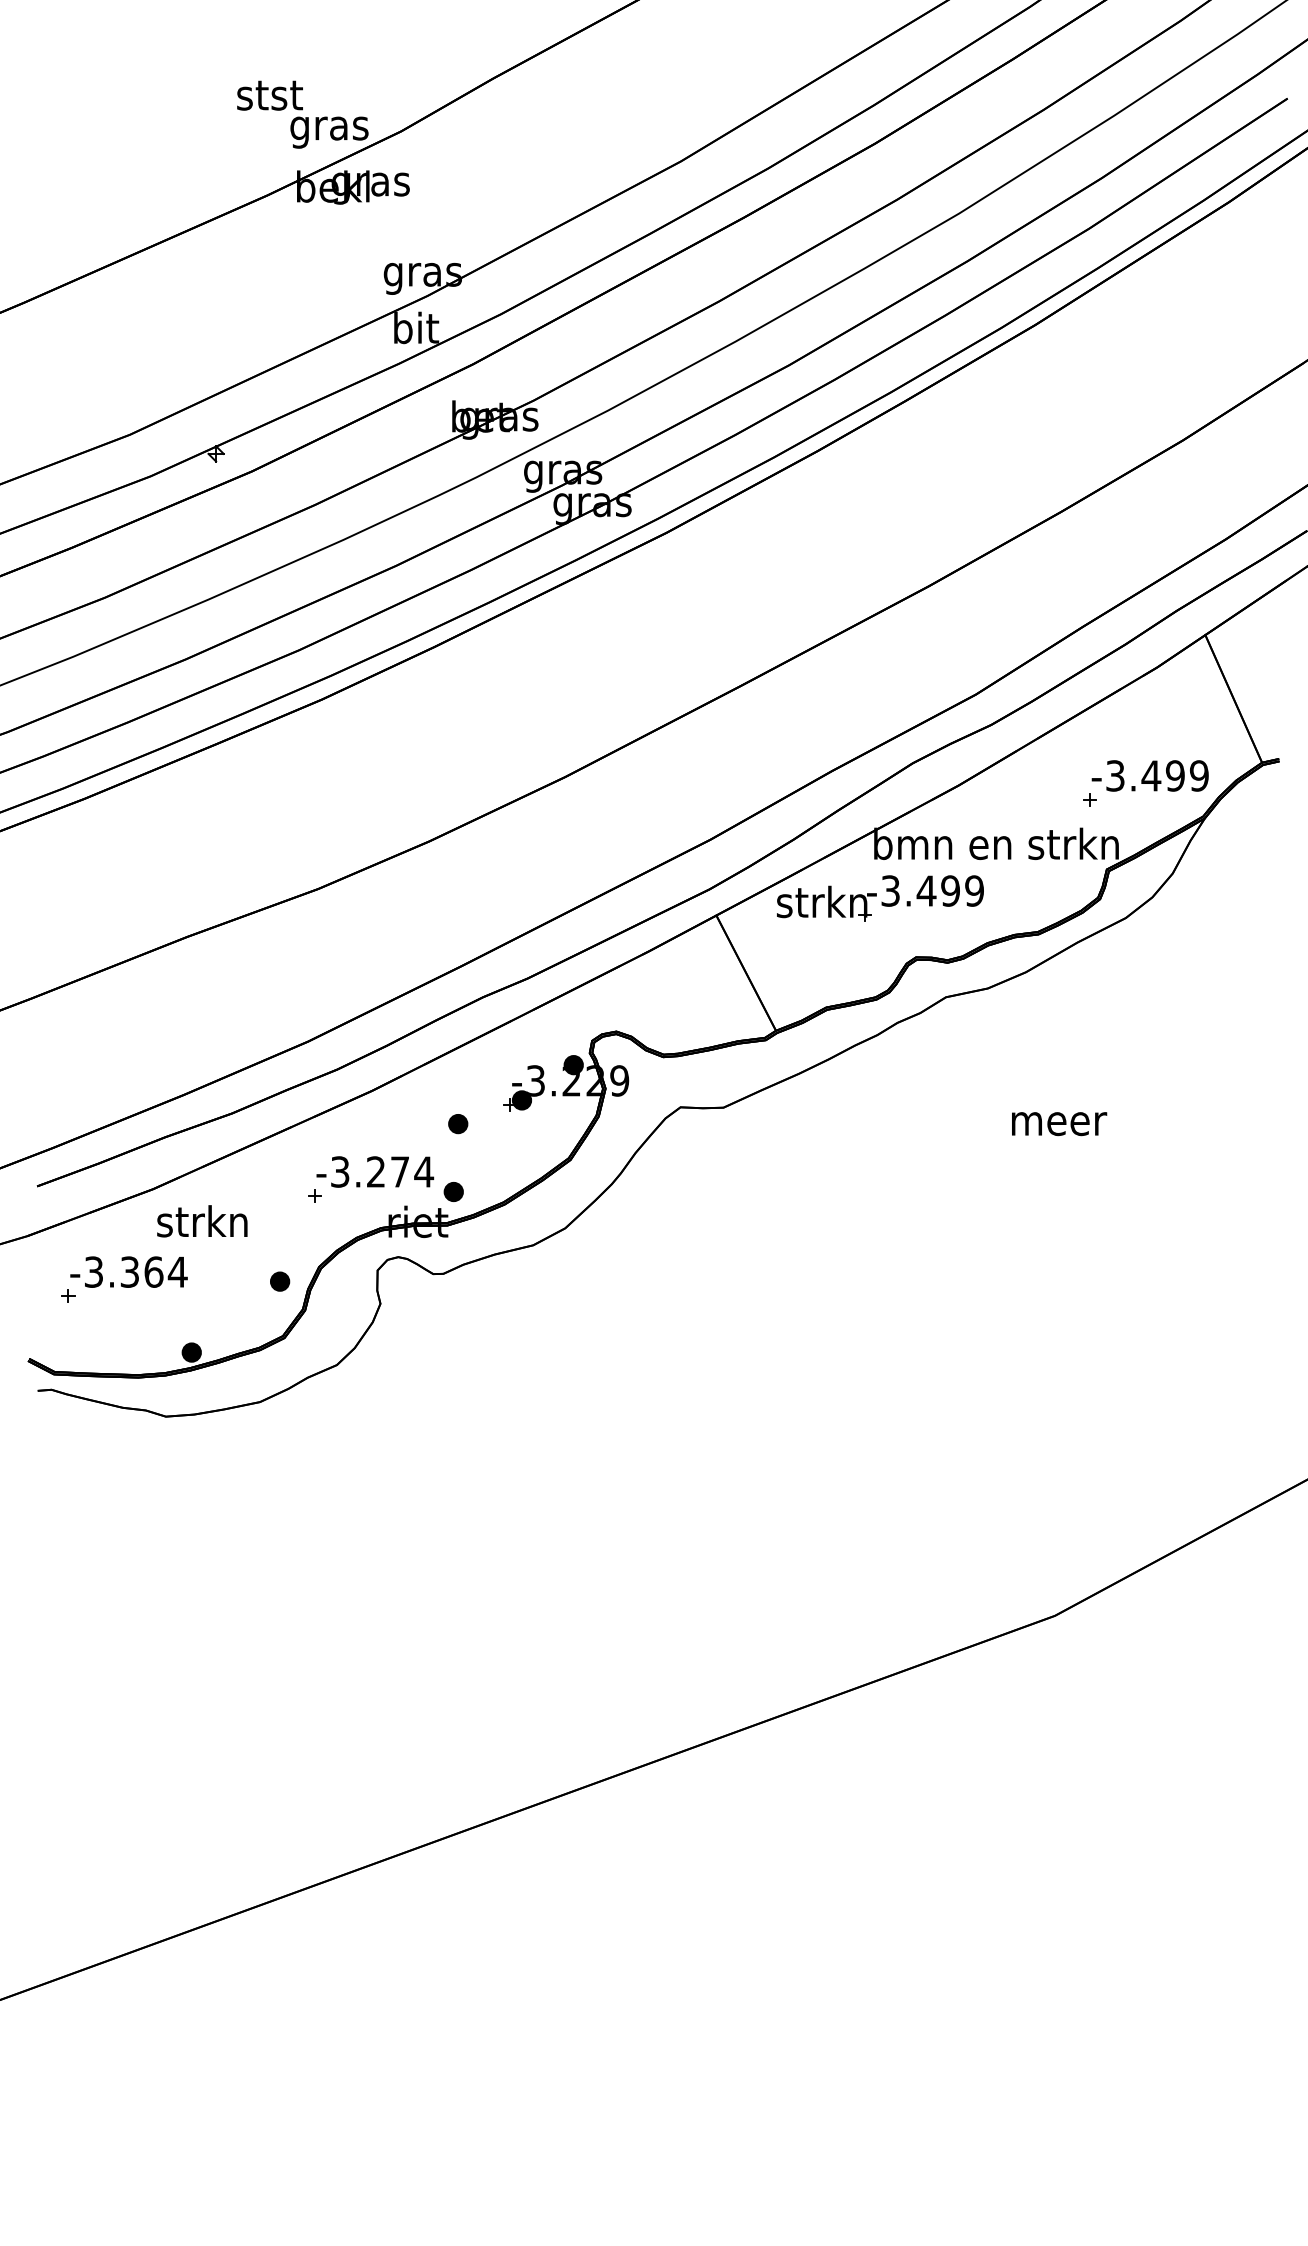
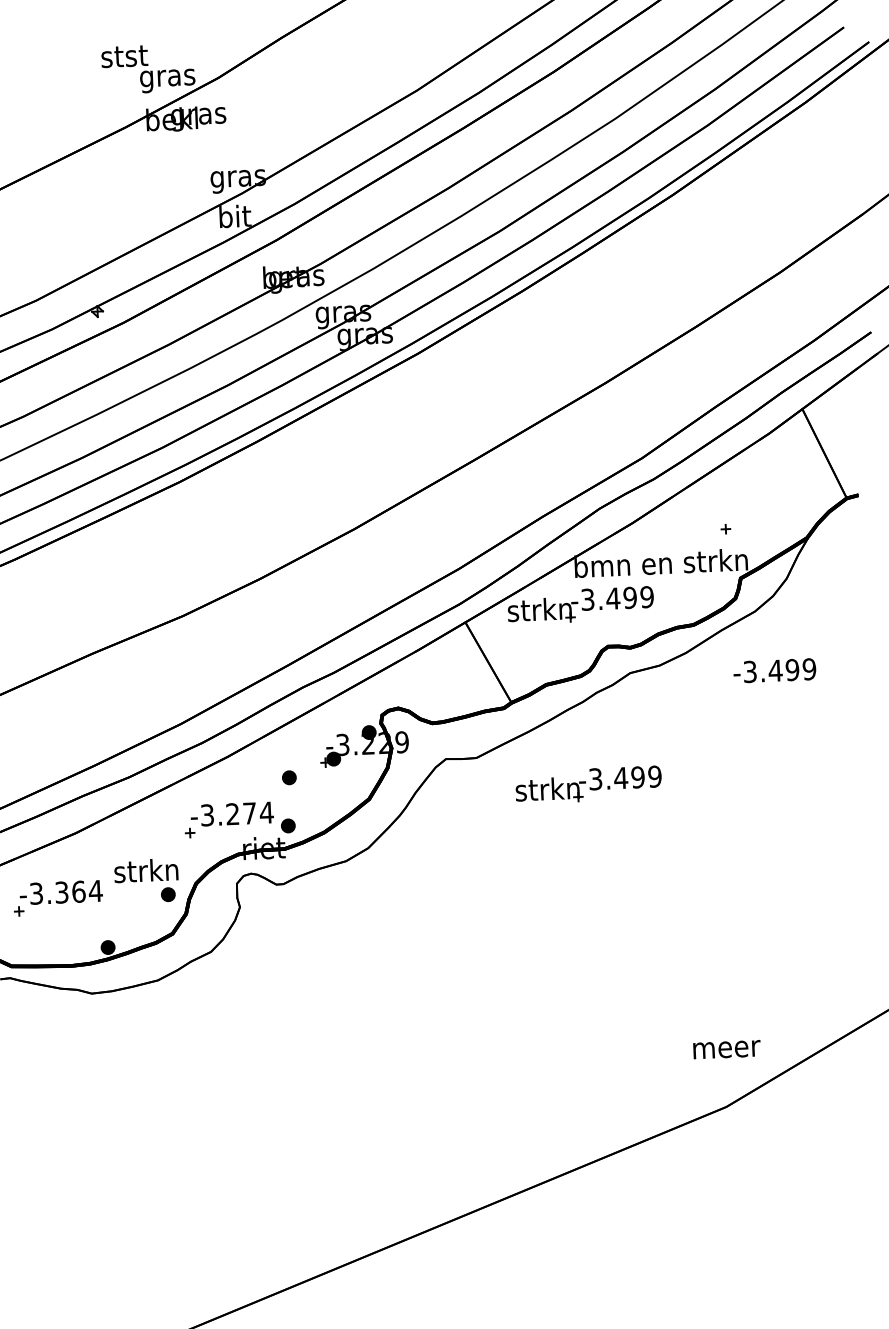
text: (1149, 775) -> (774, 670), moved
text: (1059, 1124) -> (727, 1050), moved
part: (880, 1152) -> (588, 784), added
text: (202, 1221) -> (146, 870), moved

